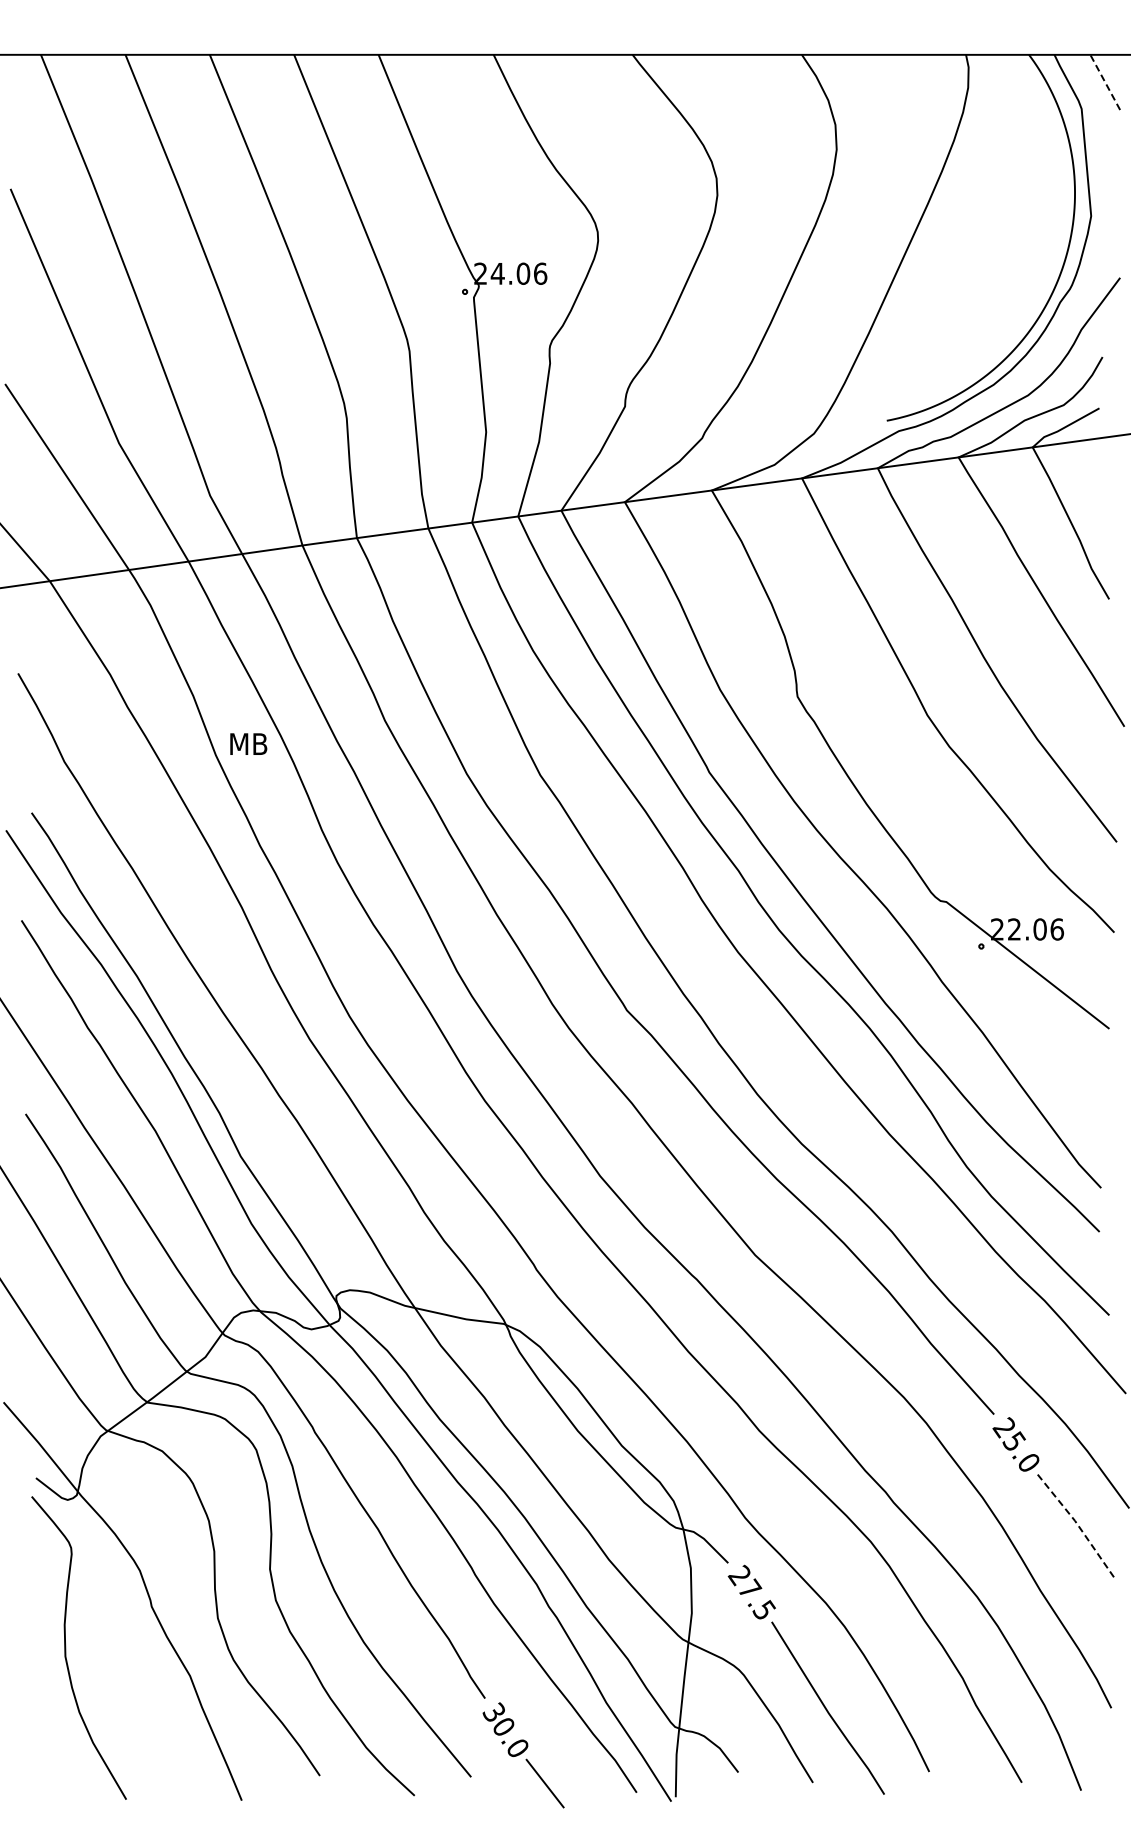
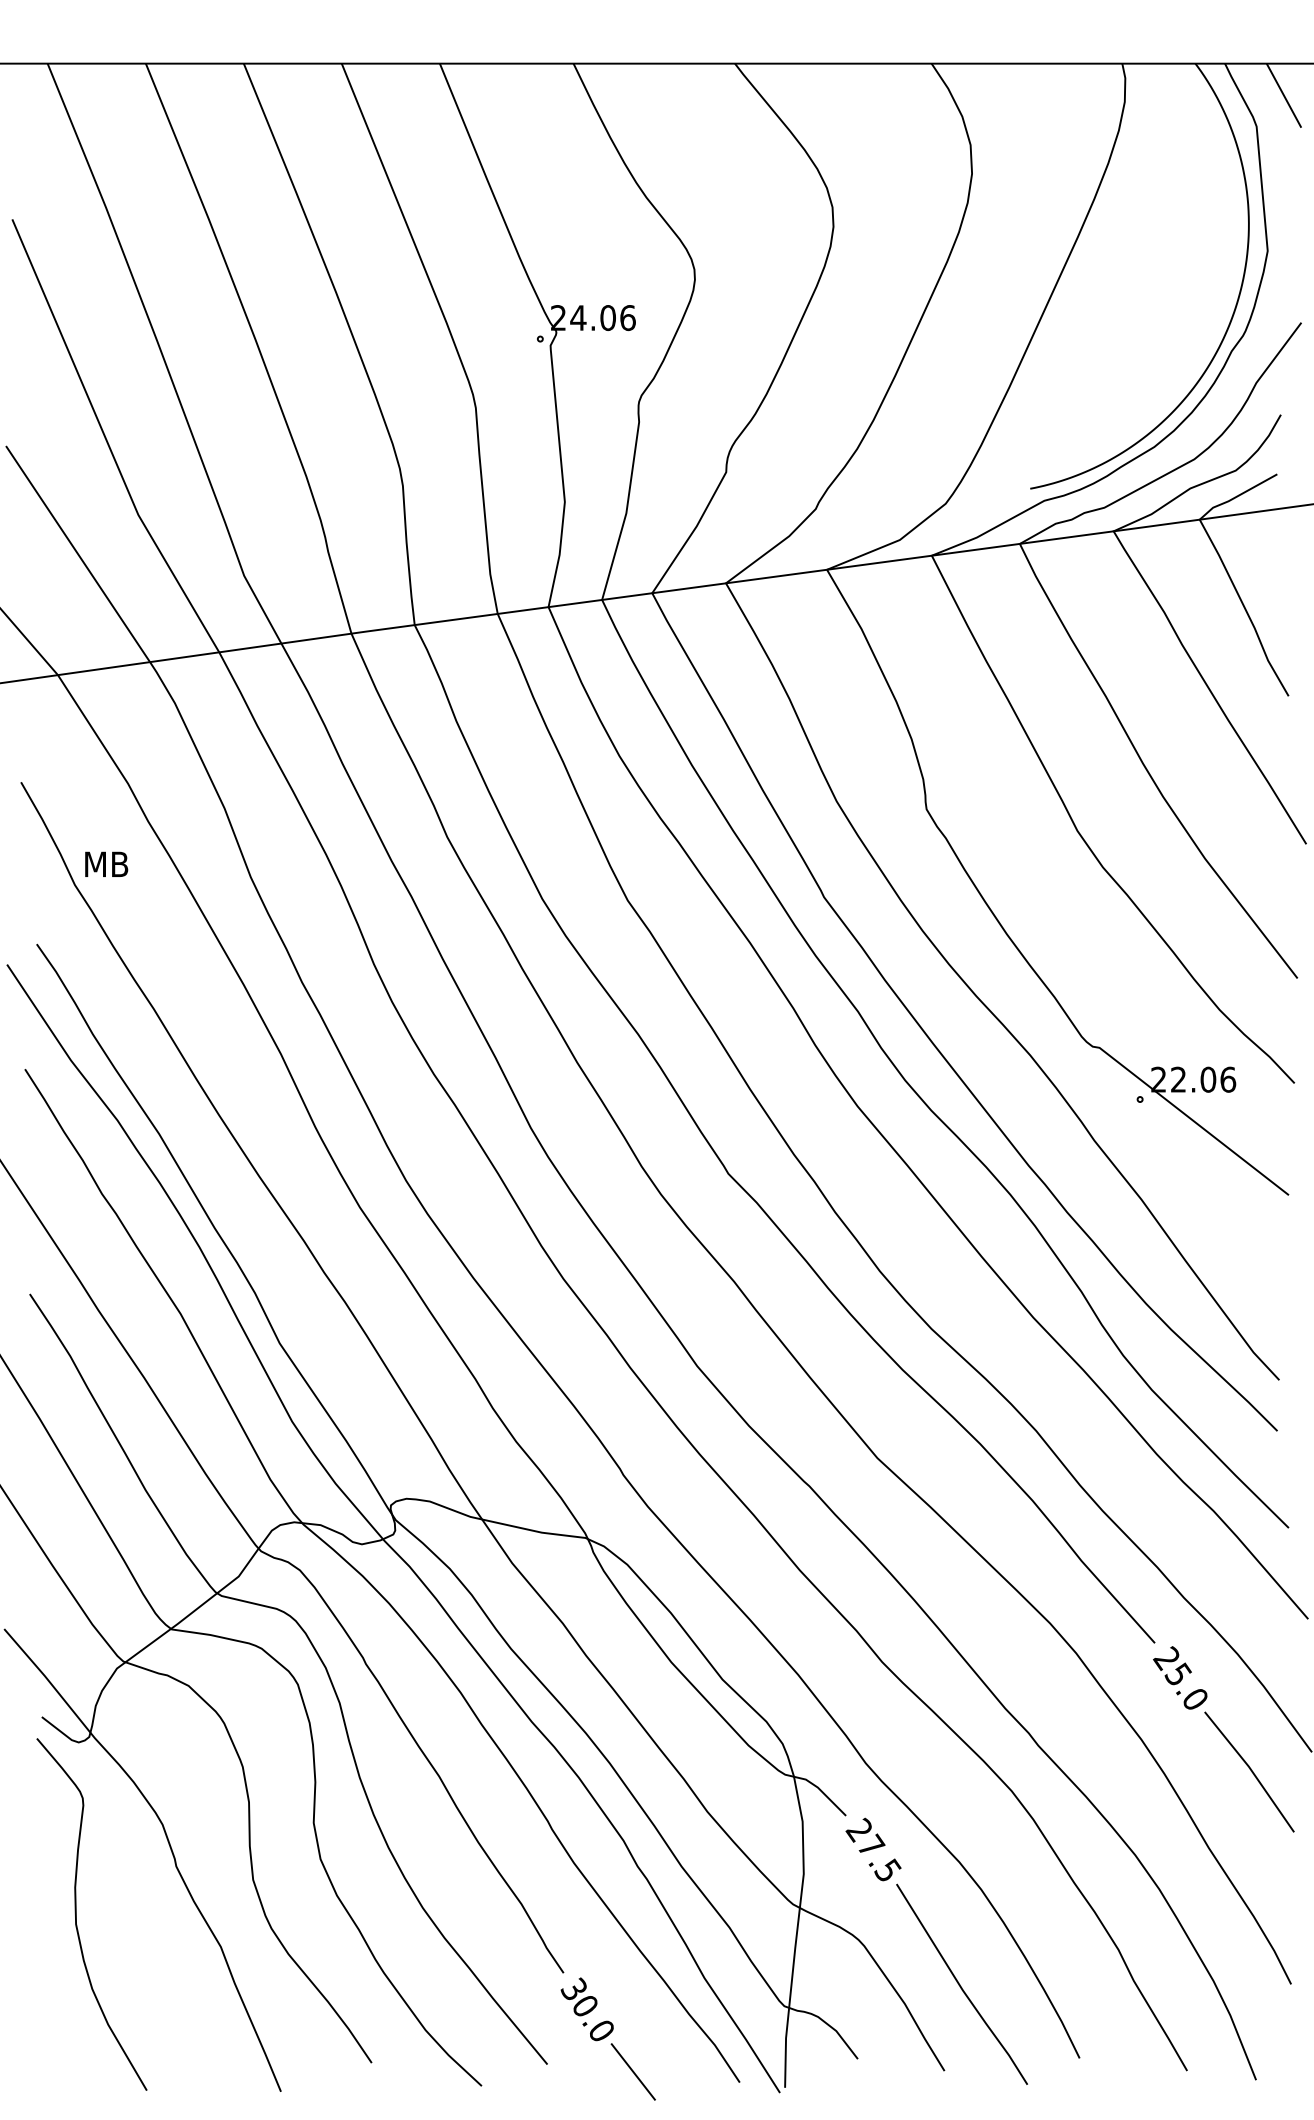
line: (1105, 82) -> (1284, 95), dashed -> solid
text: (248, 743) -> (106, 863), moved
line: (1076, 1523) -> (1250, 1769), dashed -> solid

